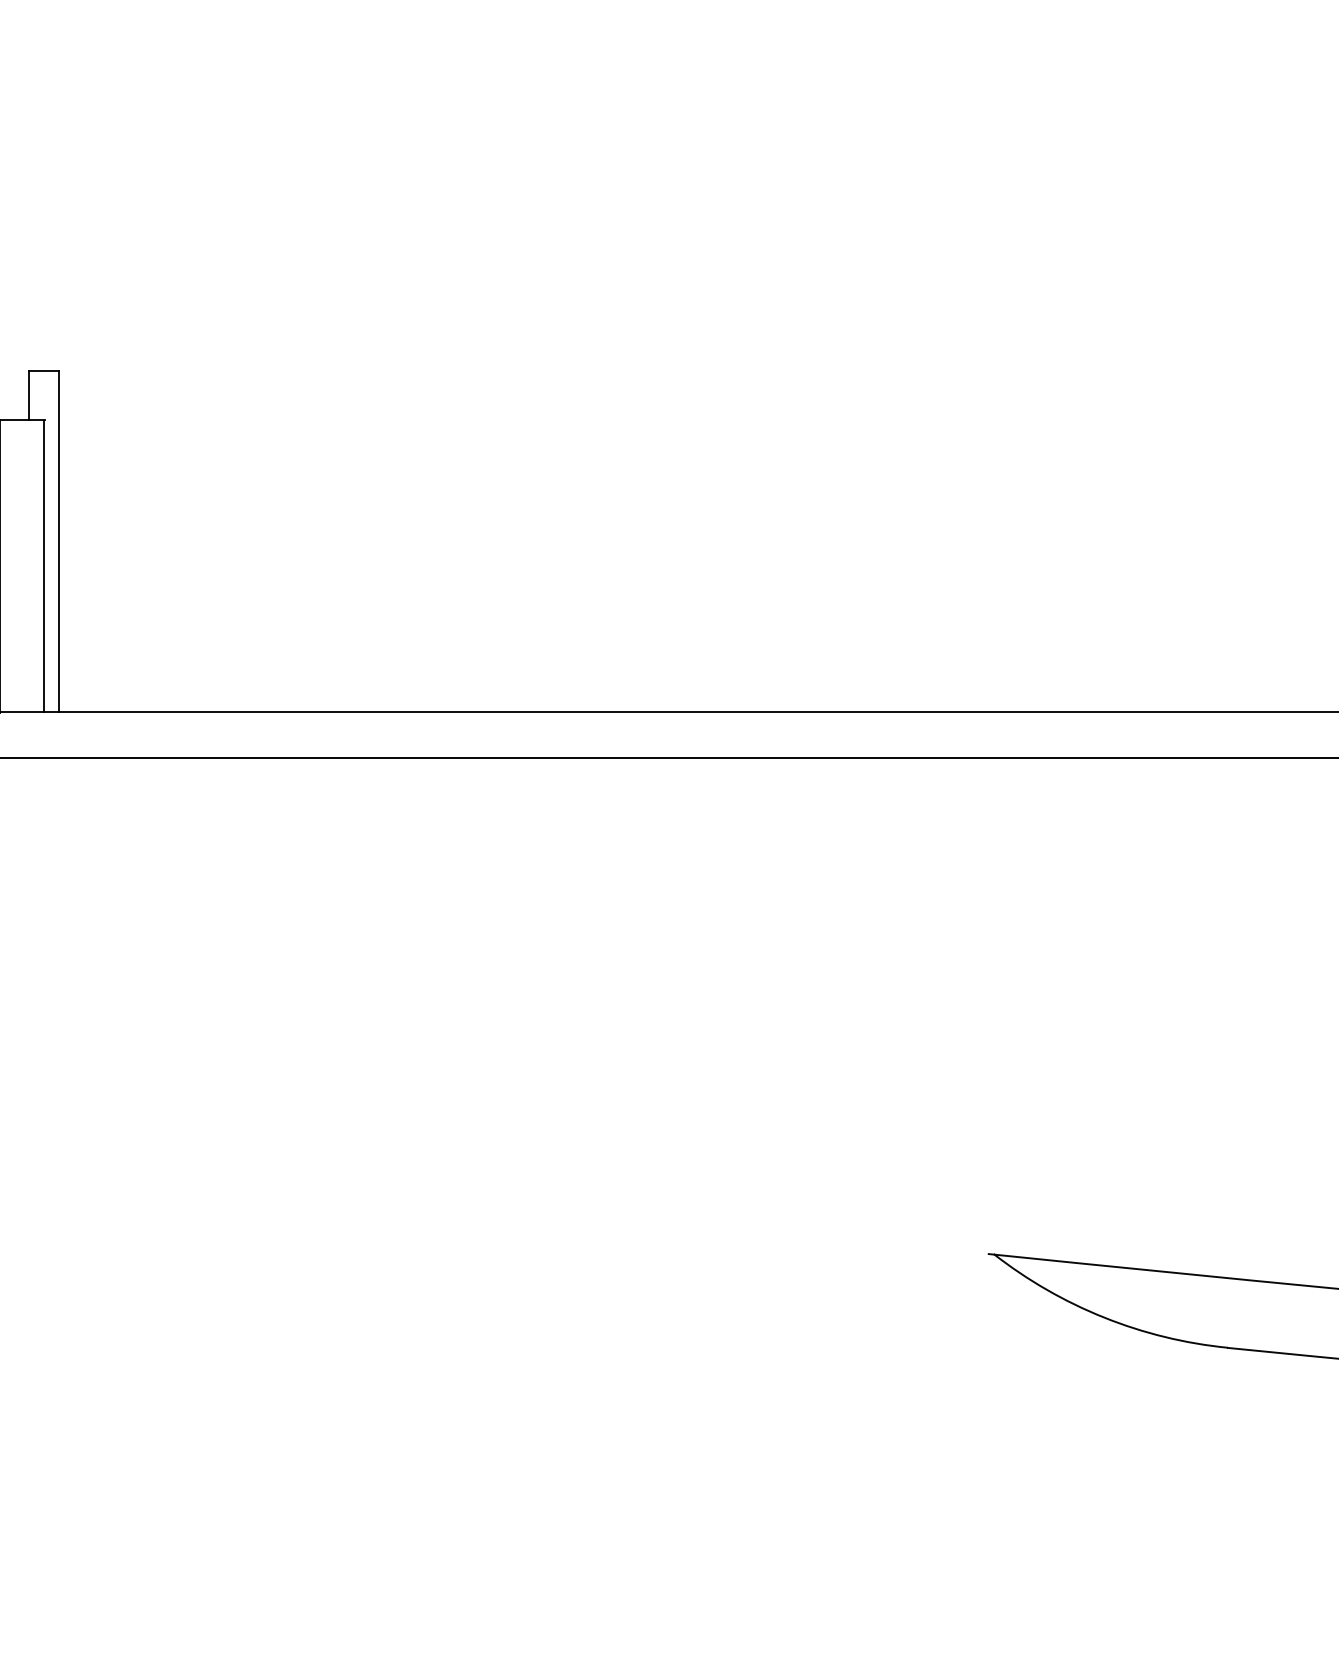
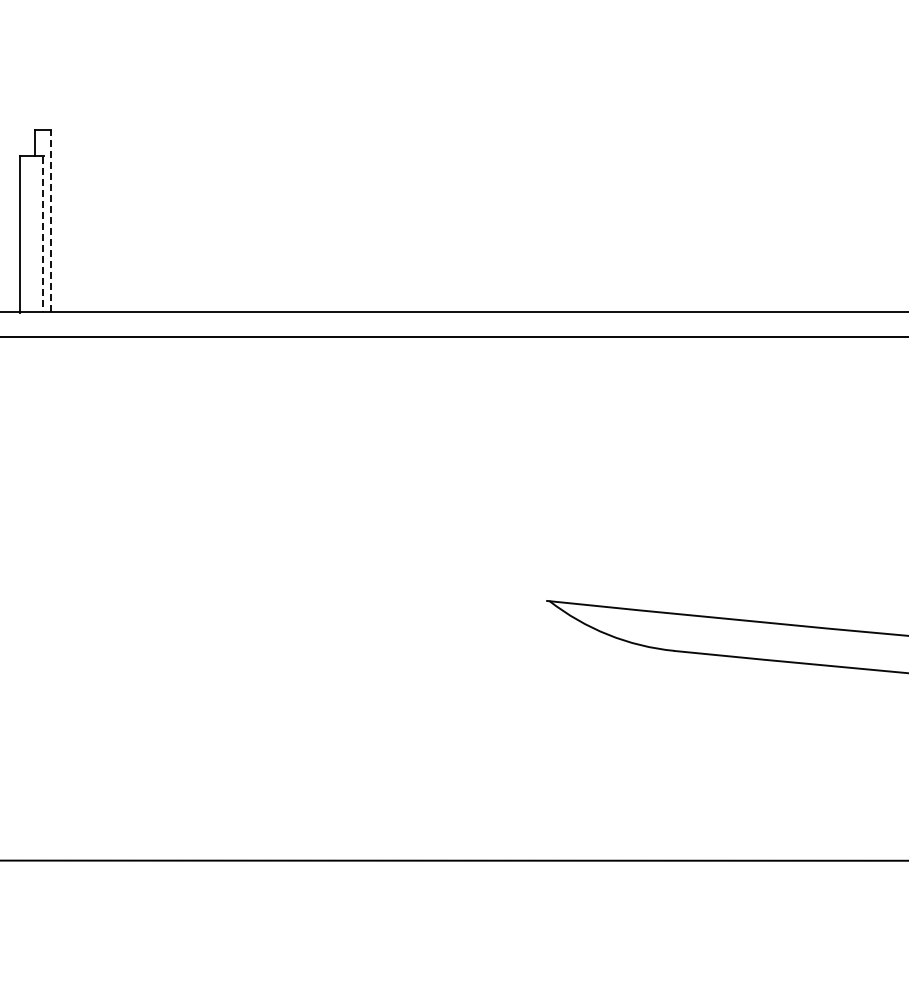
line: (59, 542) -> (51, 221), solid -> dashed
line: (44, 566) -> (43, 234), solid -> dashed

